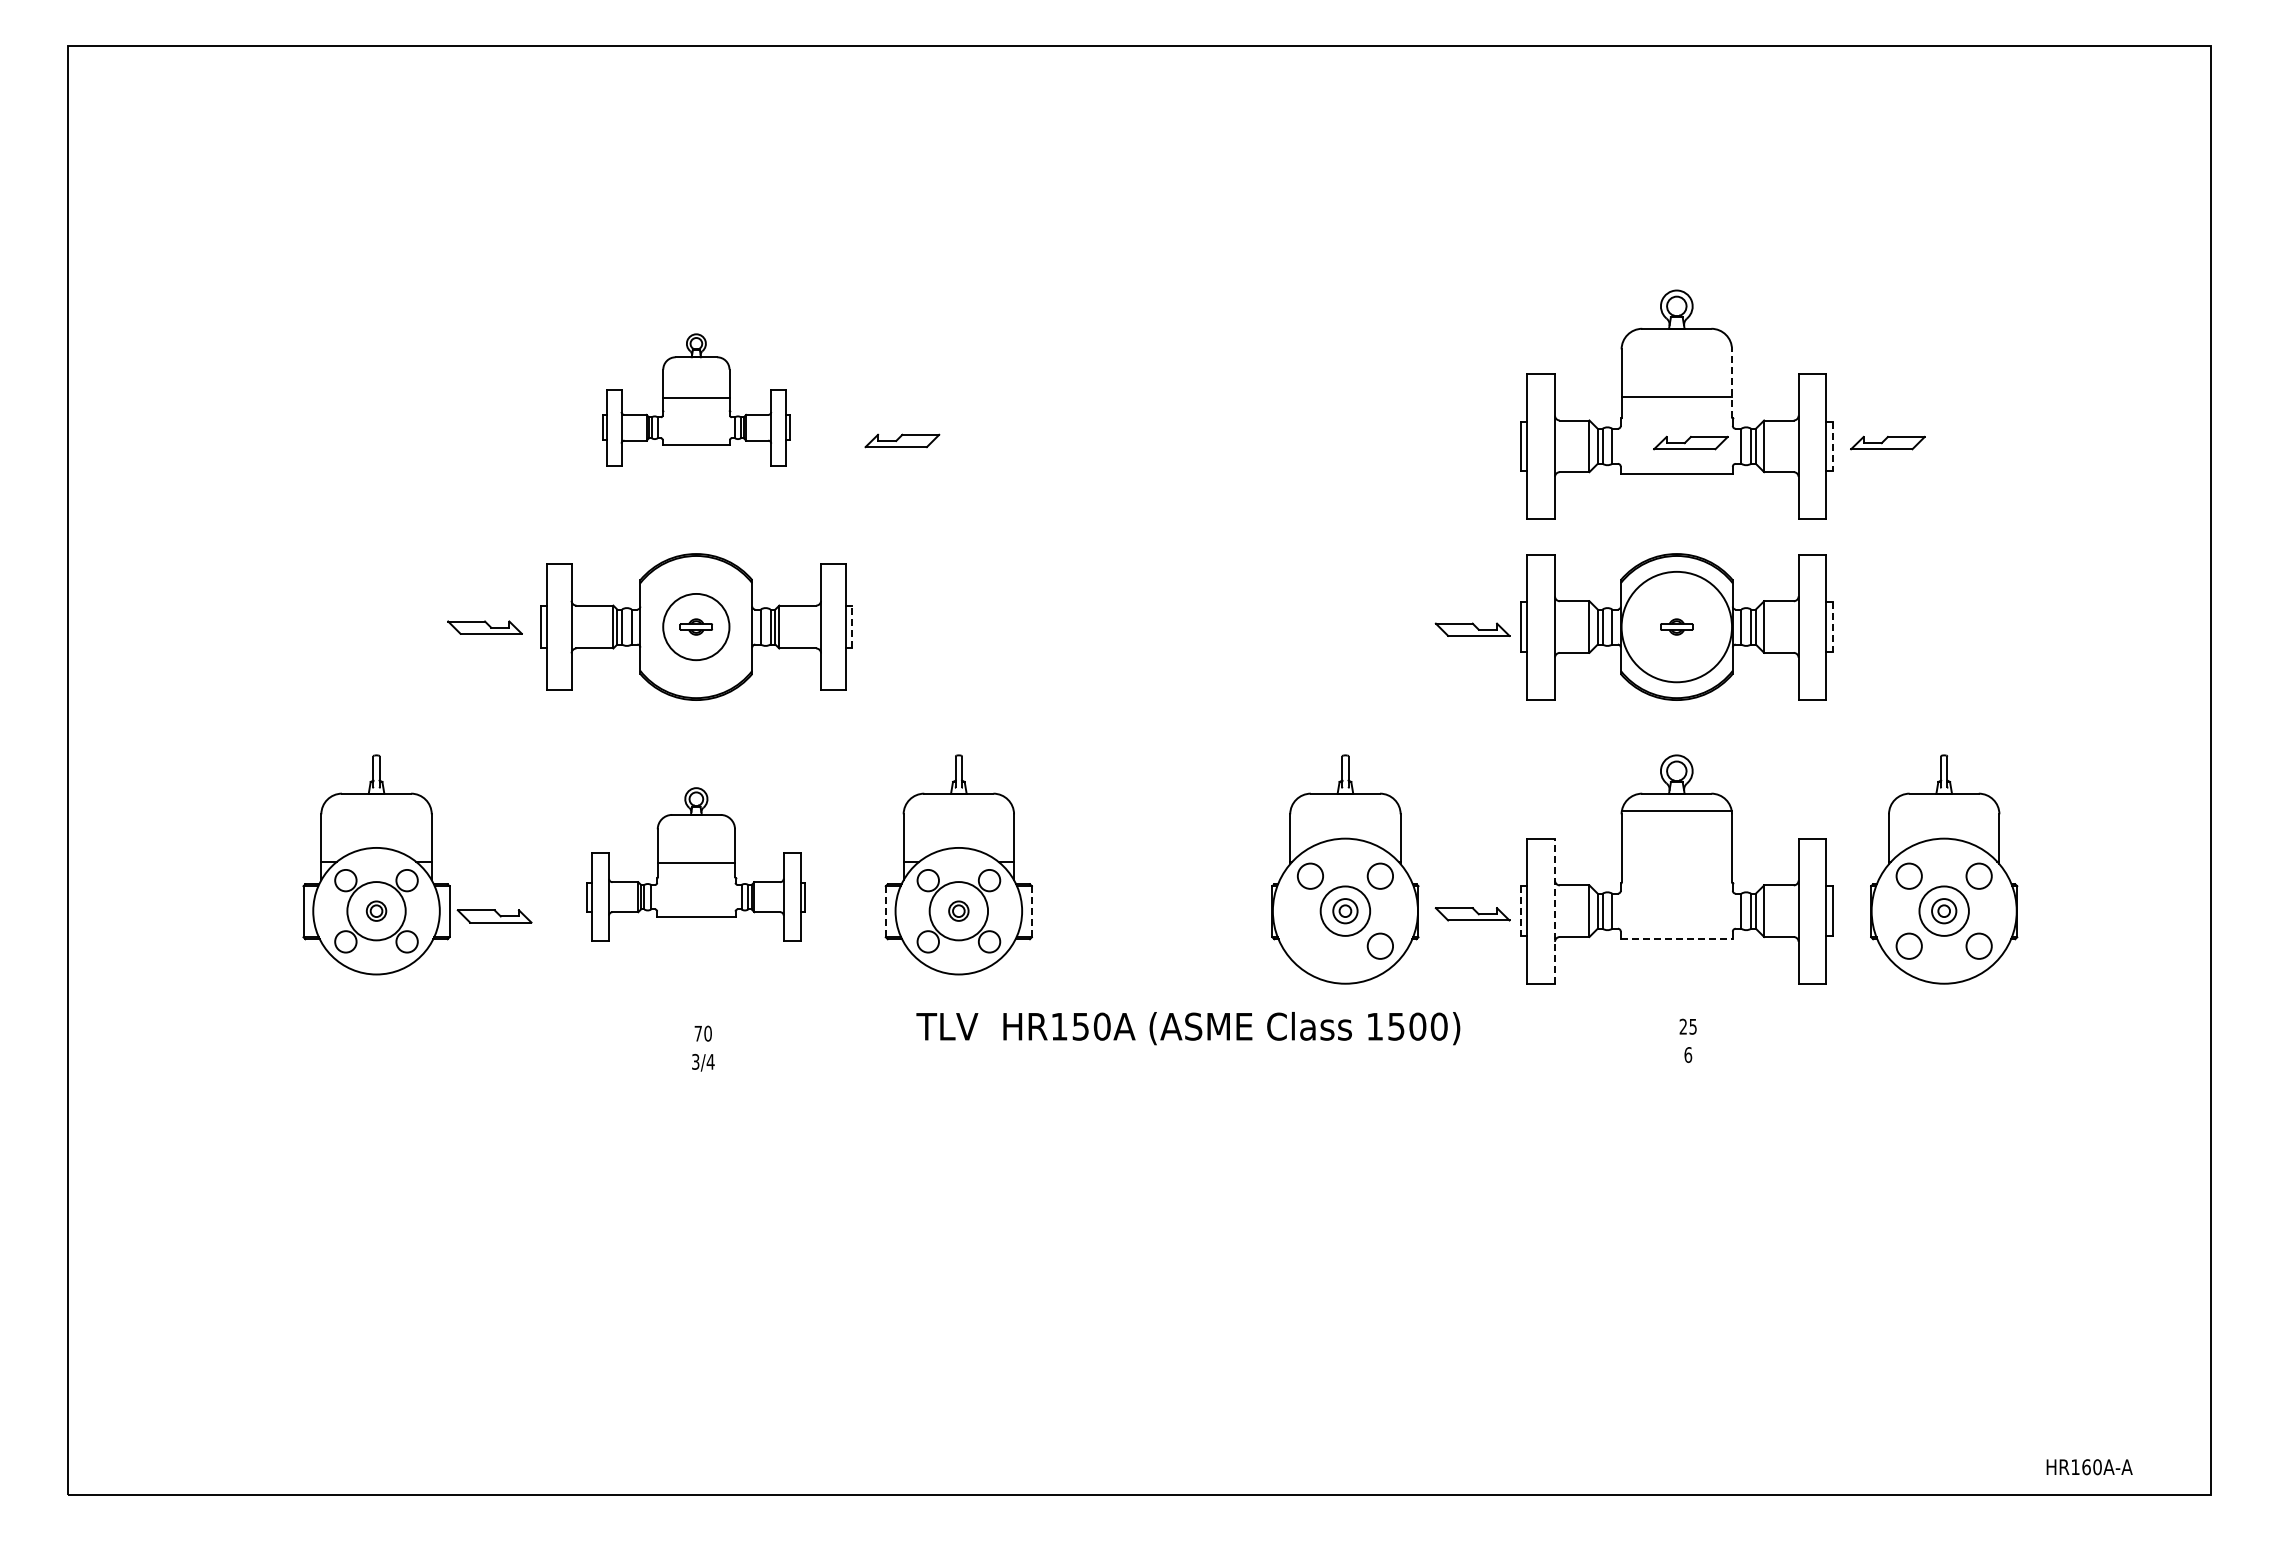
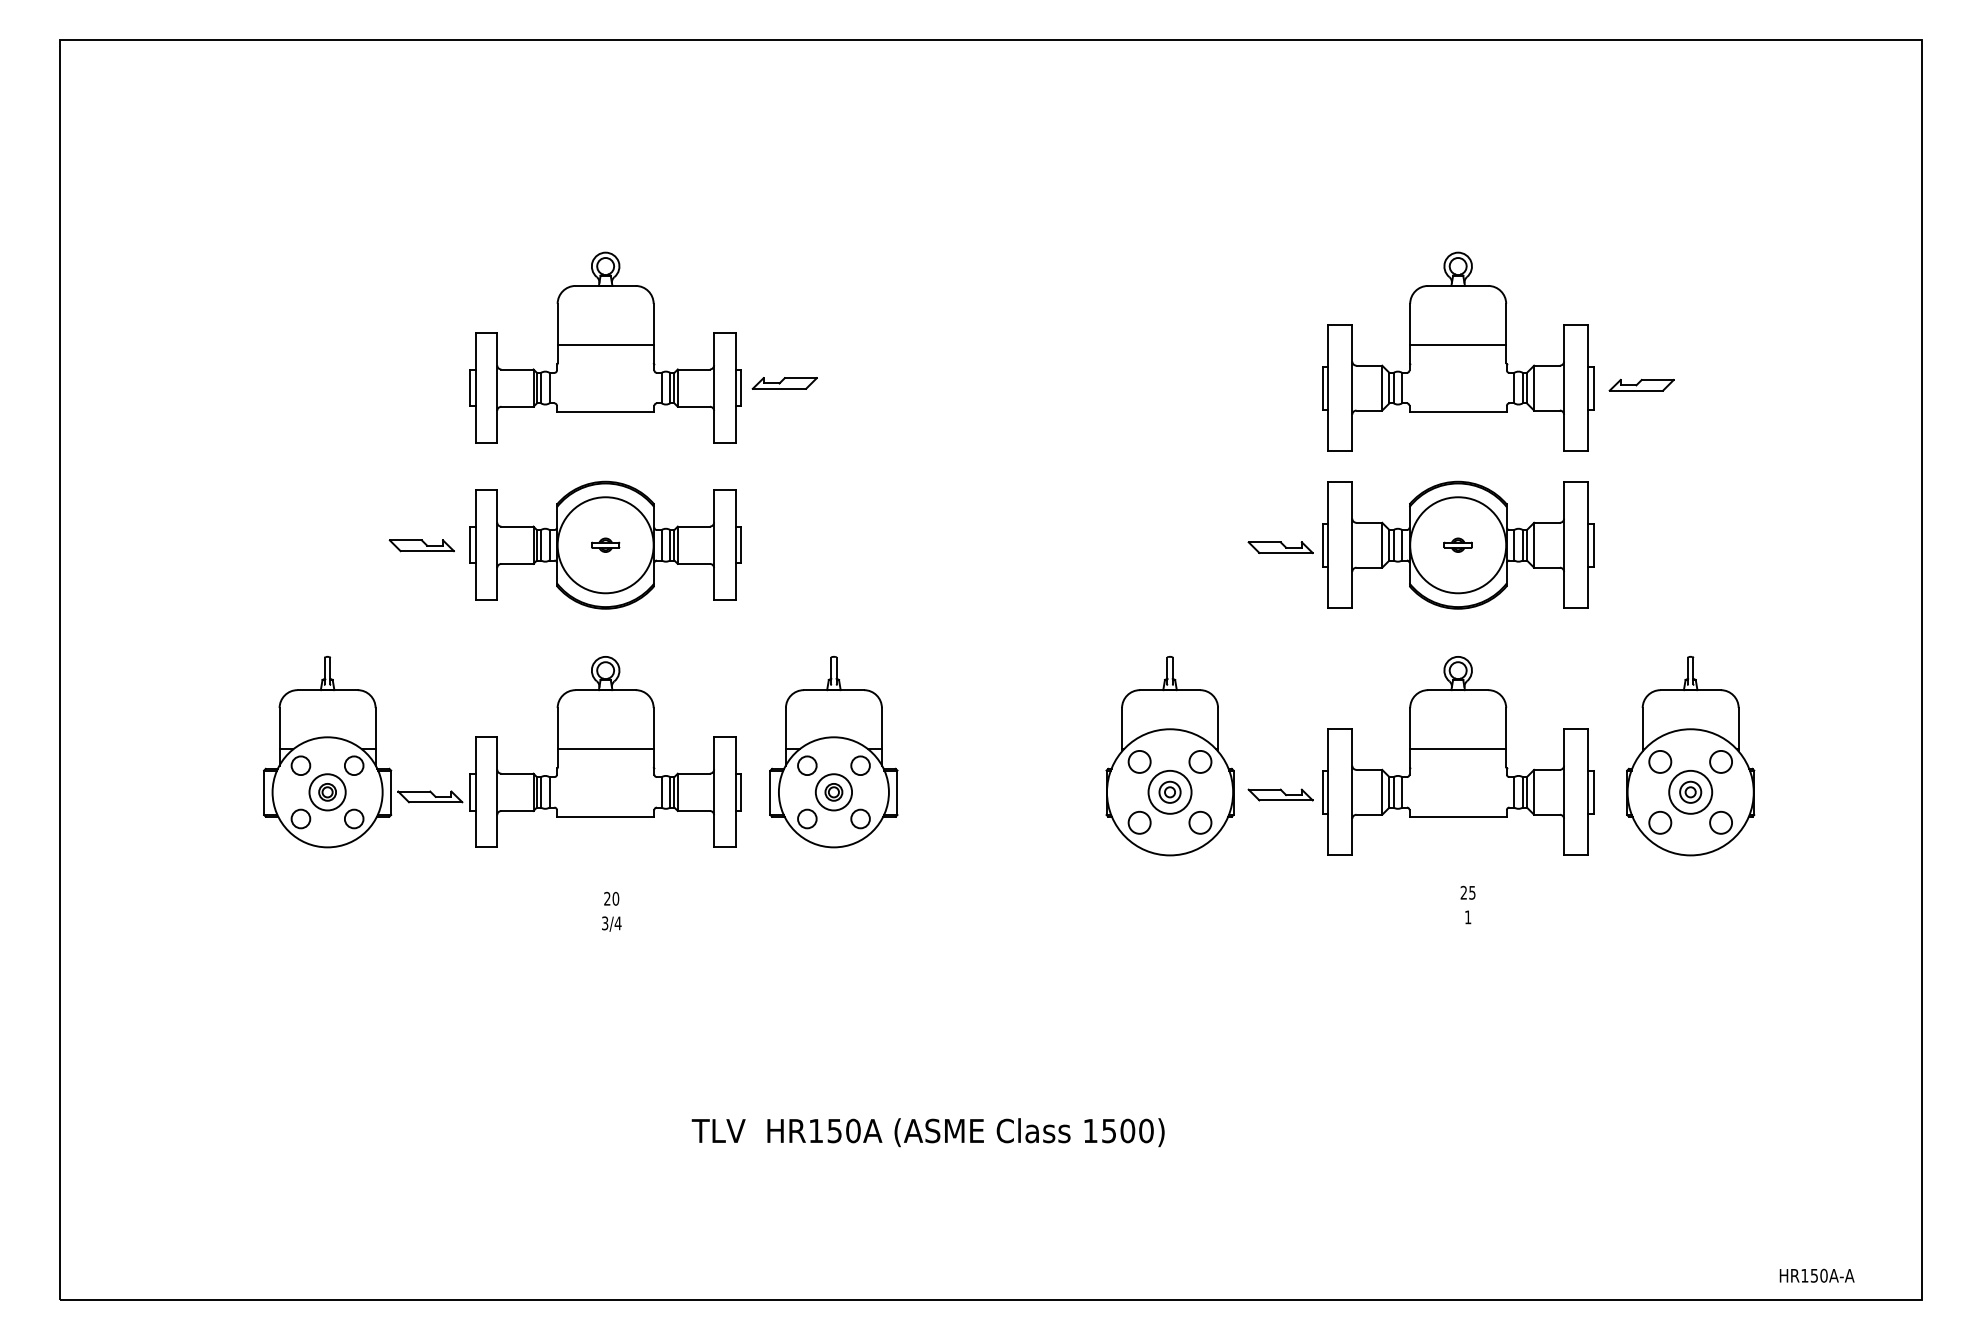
line: (1732, 382) -> (1506, 332), dashed -> solid
part: (696, 399) -> (605, 347), size x1.67
part: (1690, 442) -> (1470, 384), removed
line: (1832, 446) -> (1593, 388), dashed -> solid
circle: (696, 626) -> (605, 544), size x1.67
line: (852, 627) -> (741, 545), dashed -> solid
line: (1832, 627) -> (1593, 545), dashed -> solid
line: (1676, 810) -> (1457, 749), moved
part: (696, 864) -> (605, 751), size x1.43
circle: (376, 911) -> (327, 792), size x0.71
line: (885, 911) -> (770, 792), dashed -> solid
circle: (958, 911) -> (833, 792), size x0.71
line: (1031, 911) -> (897, 792), dashed -> solid
line: (1521, 911) -> (1323, 792), dashed -> solid
line: (1555, 911) -> (1352, 792), dashed -> solid
line: (1677, 939) -> (1458, 816), dashed -> solid
circle: (1310, 945) -> (1139, 822), added
text: (1188, 1028) -> (928, 1132), moved
text: (697, 1033) -> (606, 898), 70 -> 20
text: (1688, 1054) -> (1468, 916), 6 -> 1
text: (2086, 1467) -> (1814, 1276), HR160A-A -> HR150A-A

